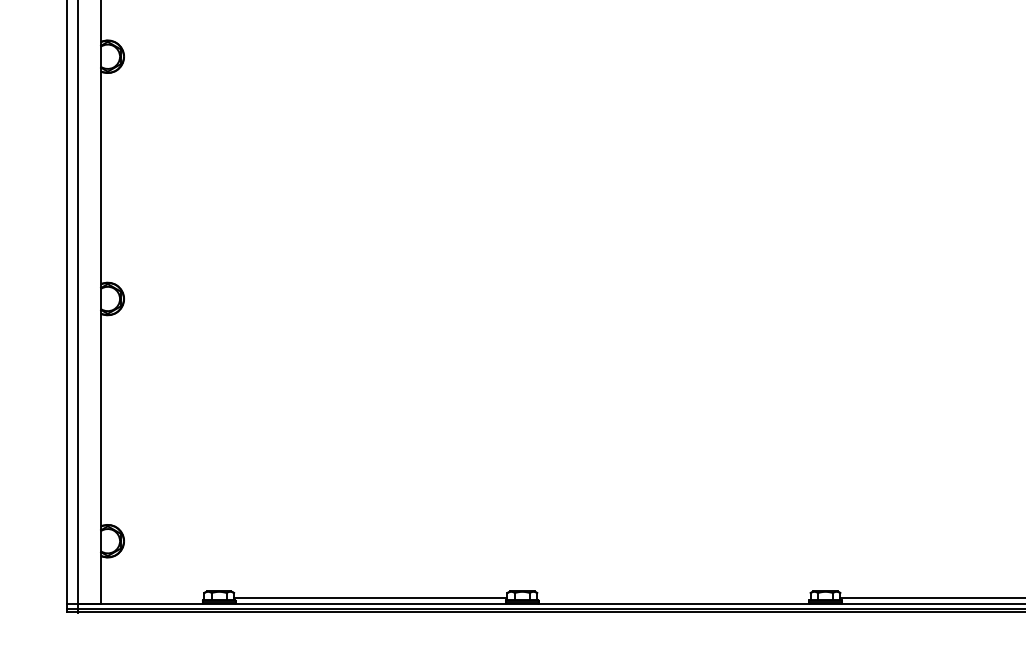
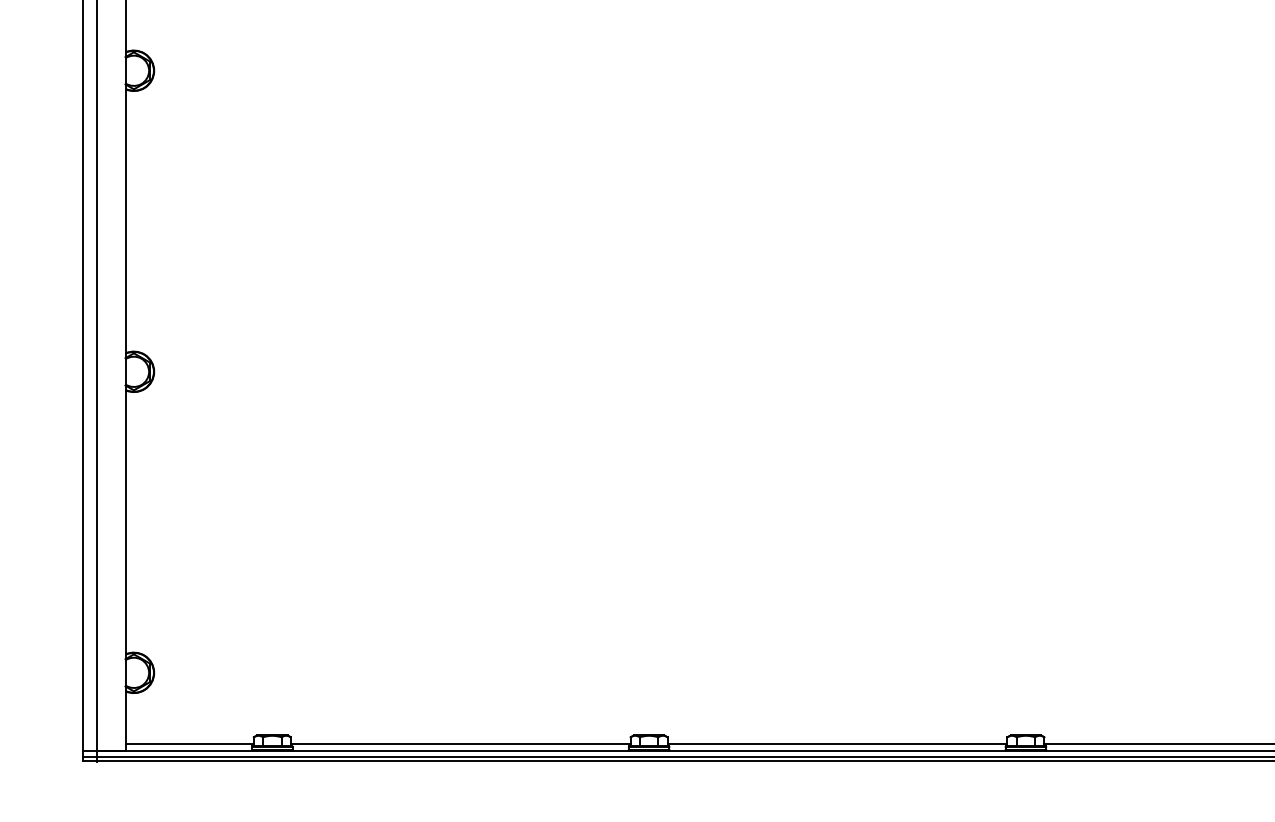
line: (152, 598) -> (189, 743), added
line: (673, 598) -> (837, 743), added

